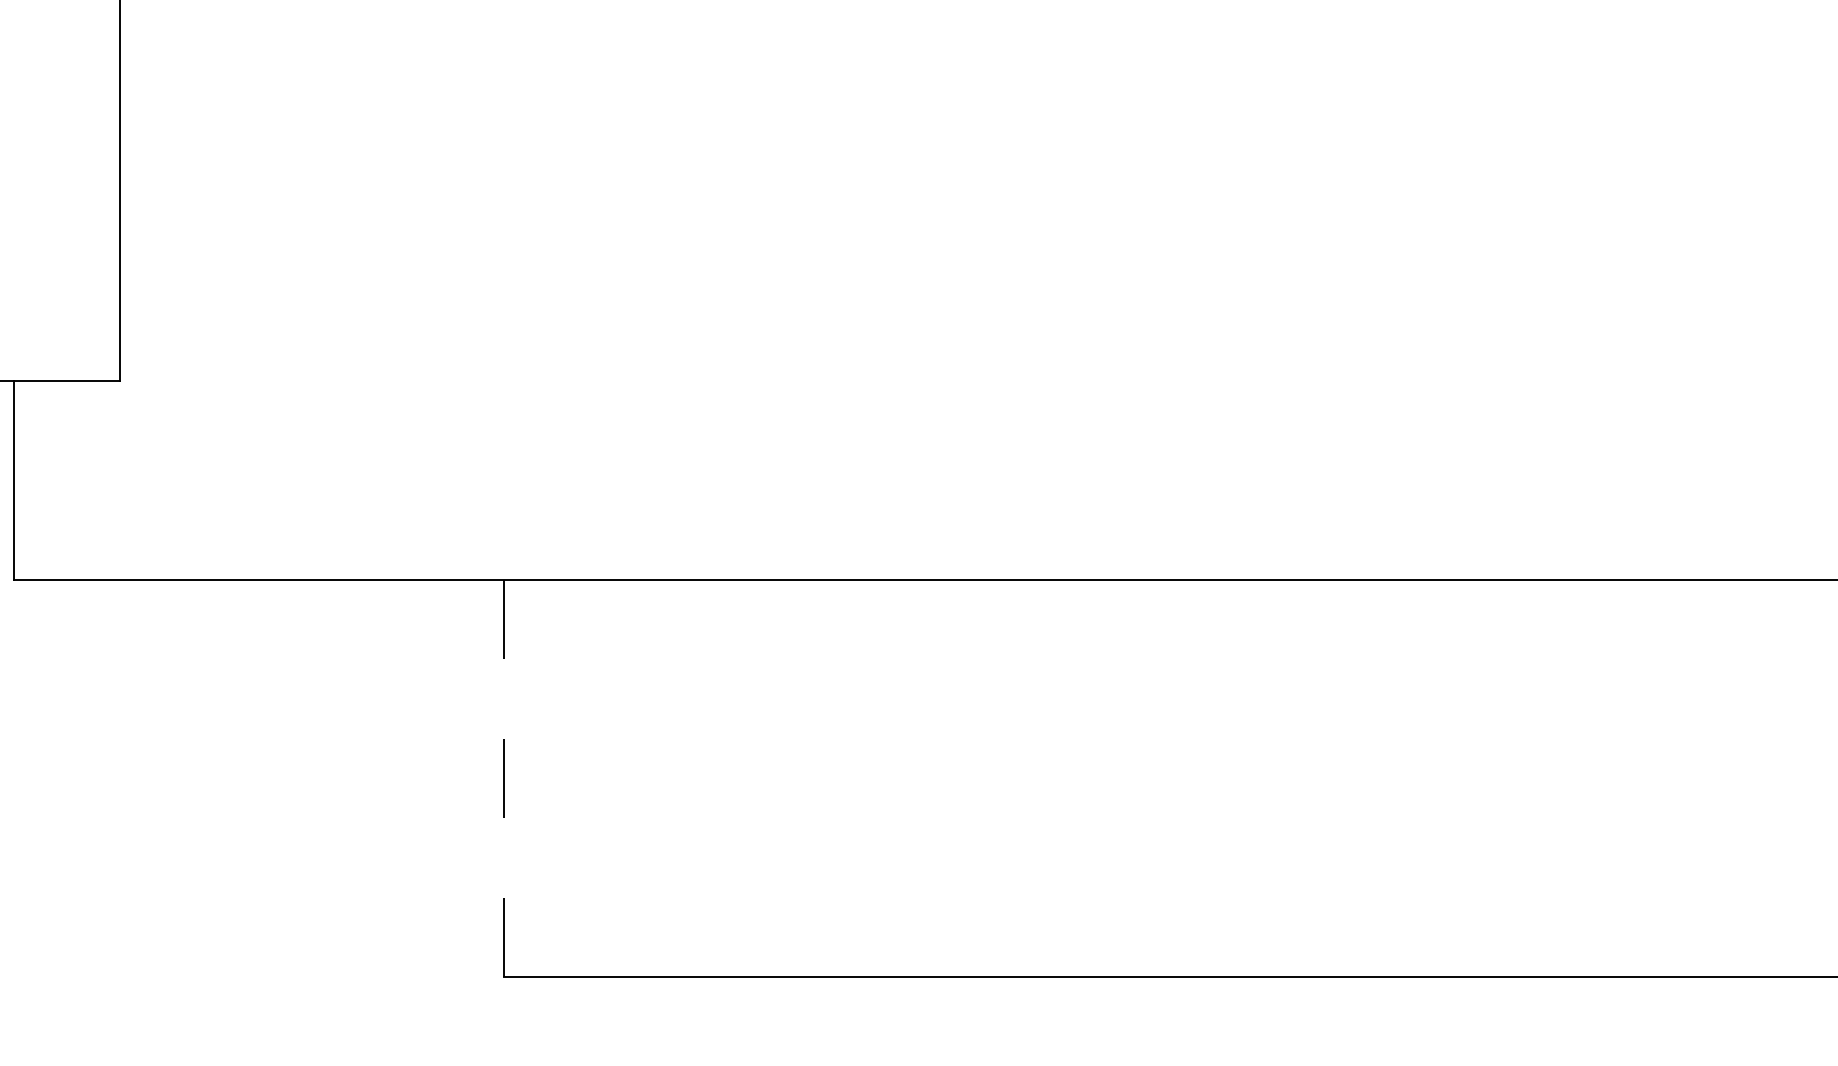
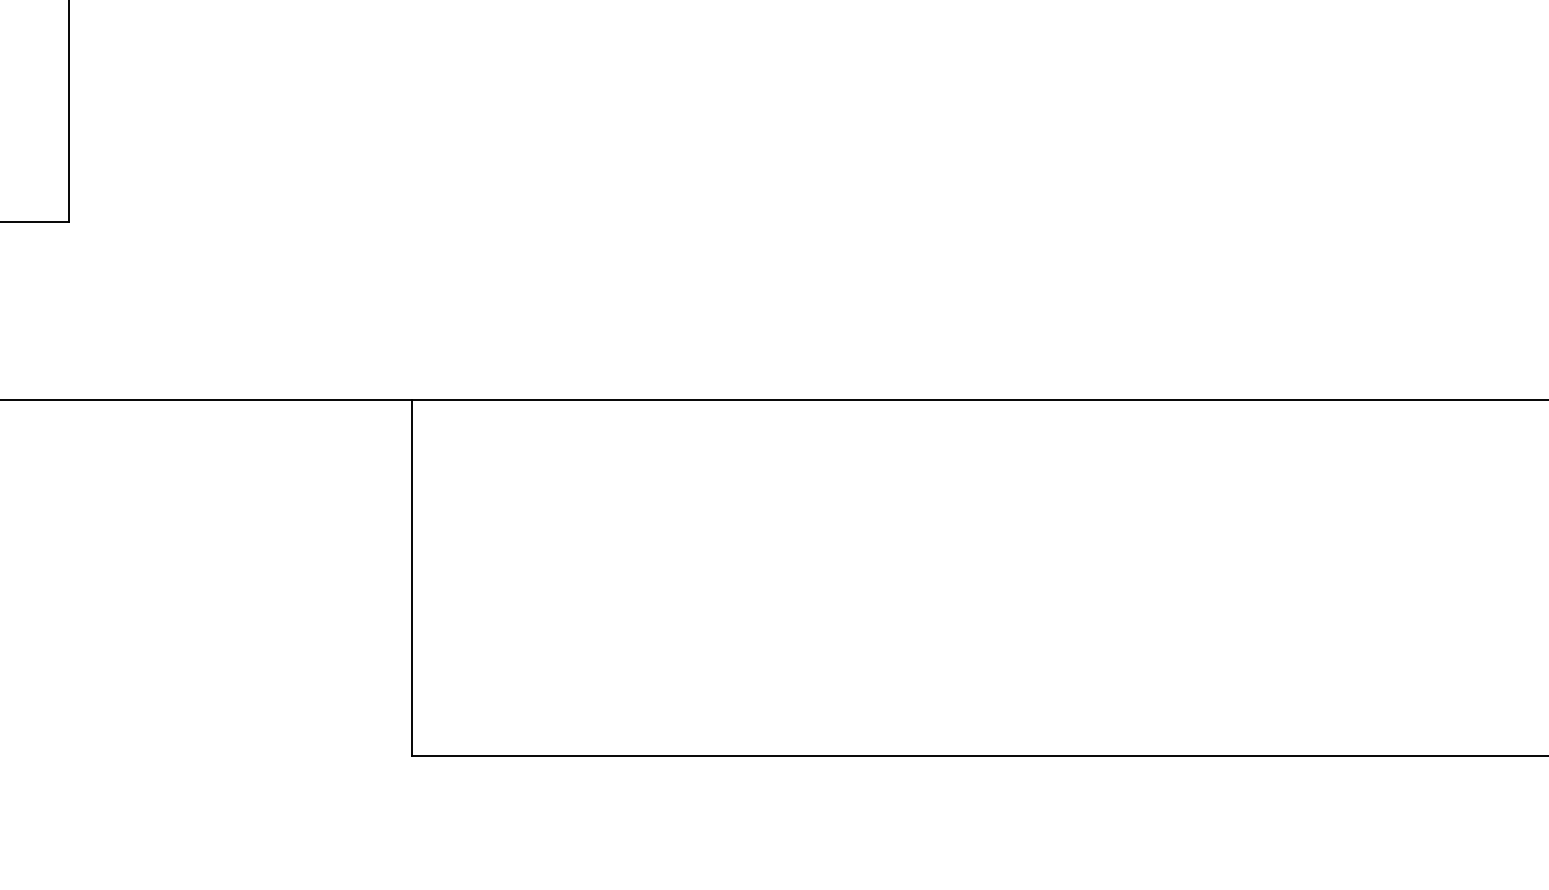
line: (503, 778) -> (412, 577), dashed -> solid

